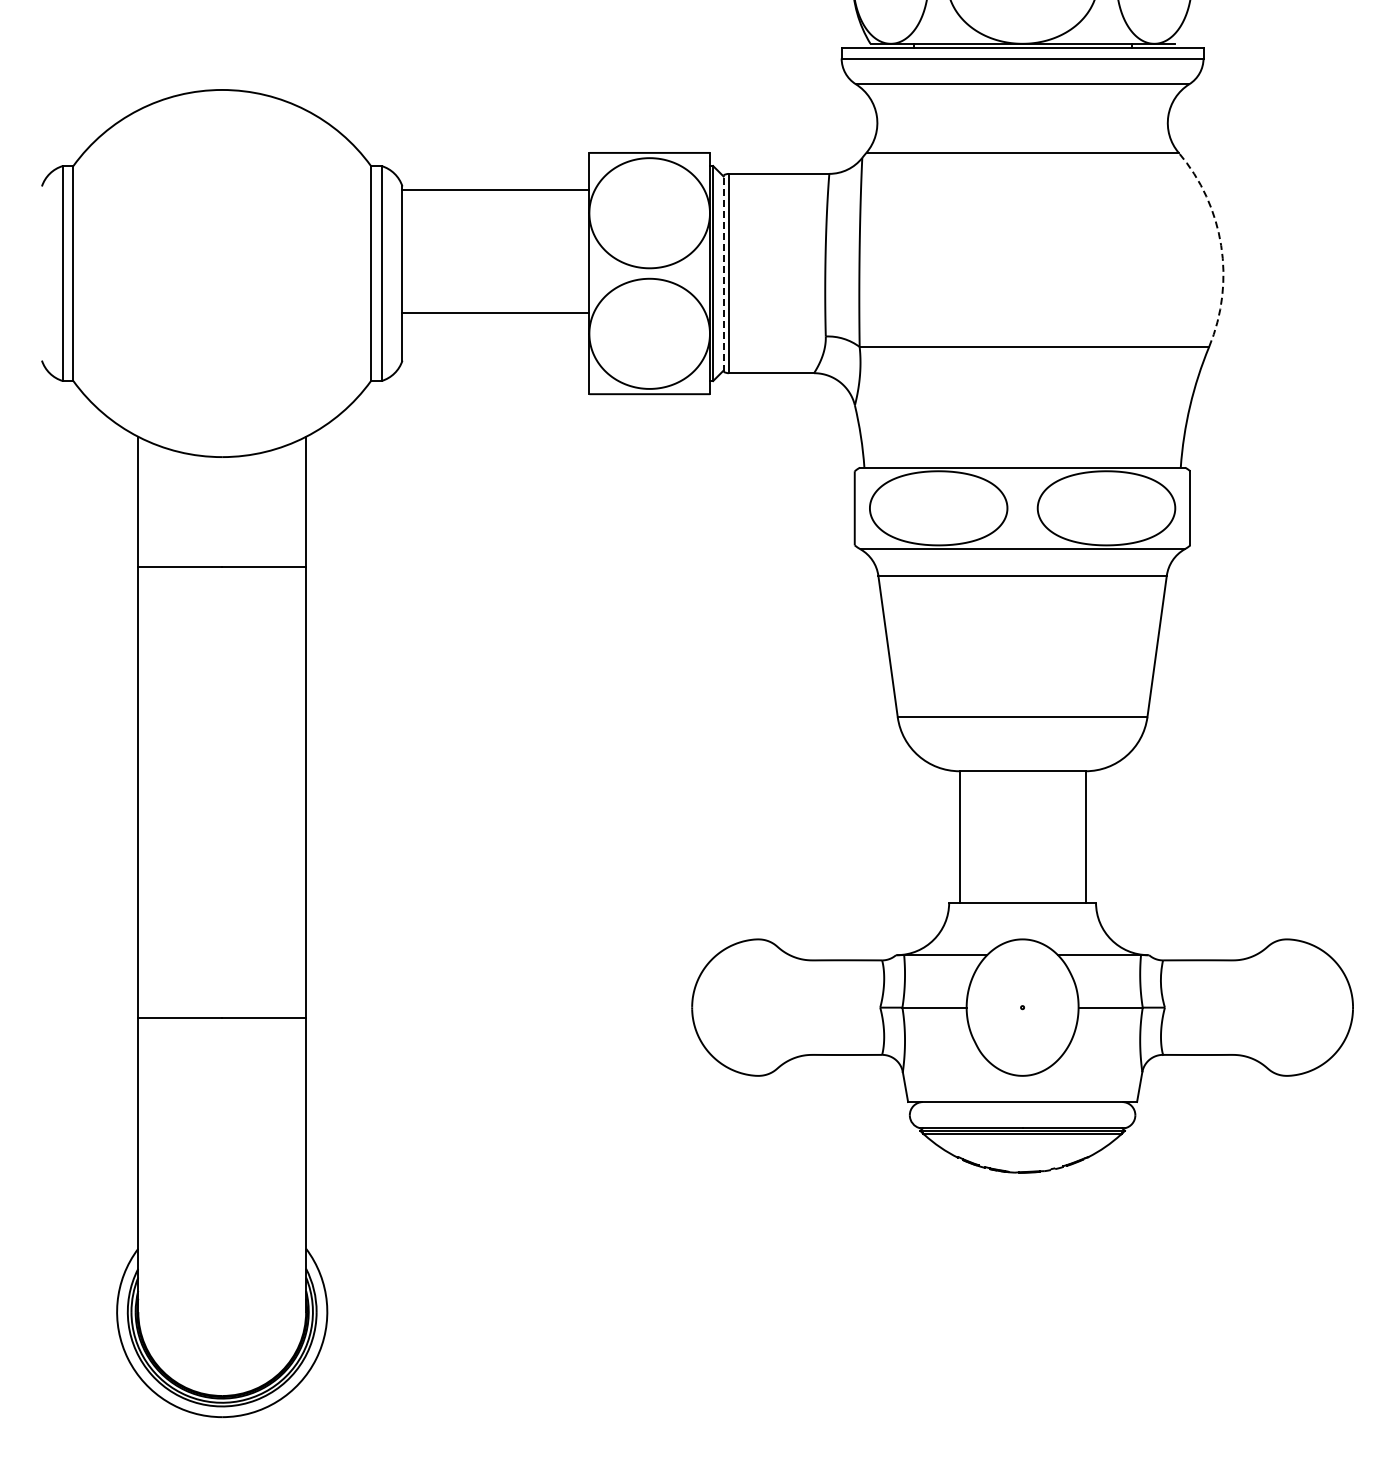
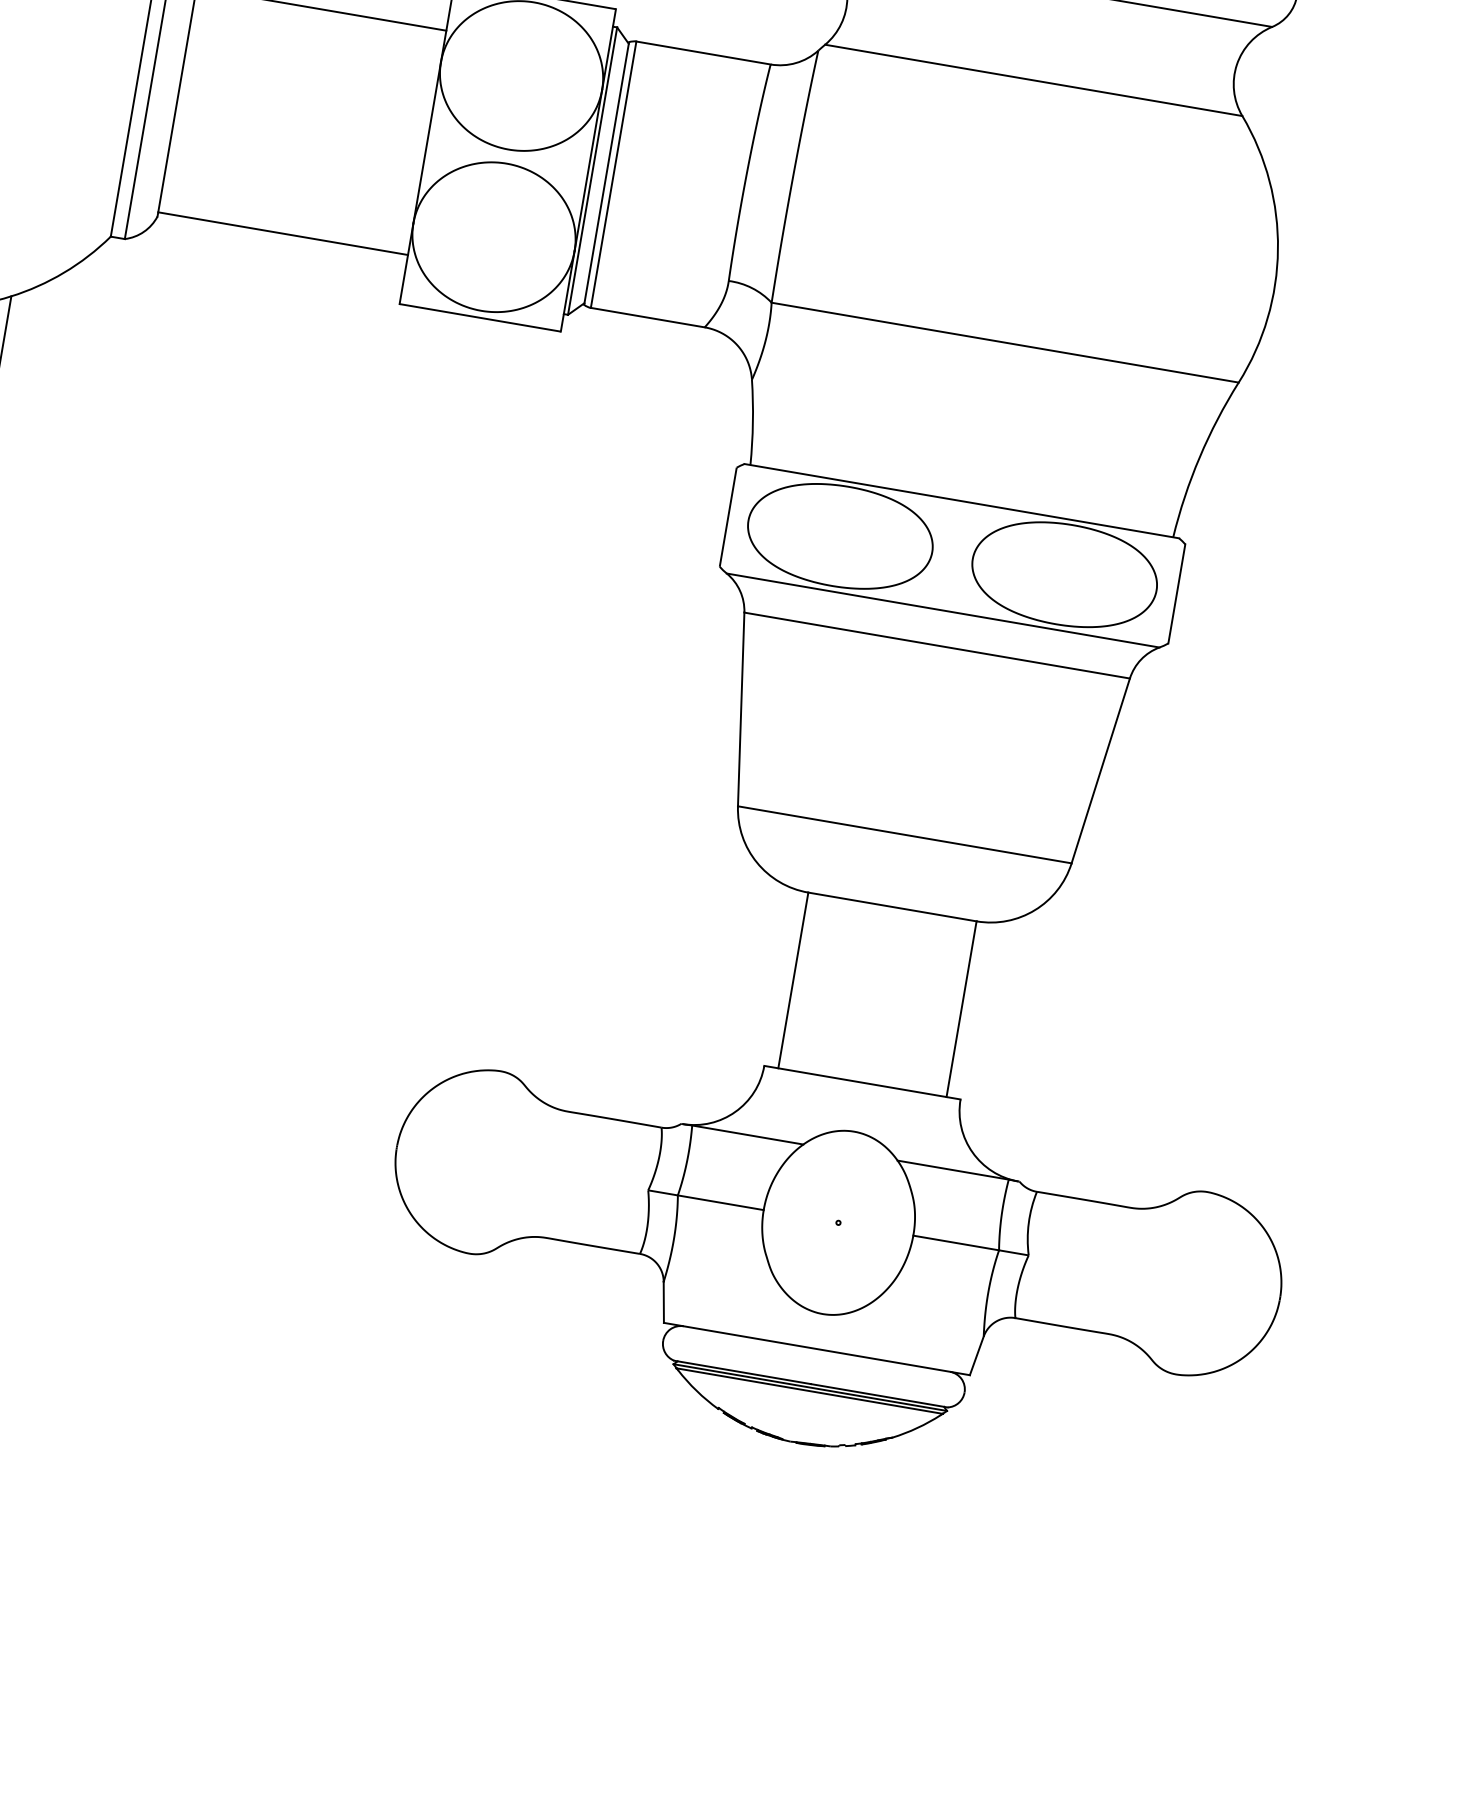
arc: (1221, 245) -> (1278, 249), dashed -> solid
line: (723, 273) -> (606, 173), dashed -> solid
line: (495, 313) -> (282, 233), moved

